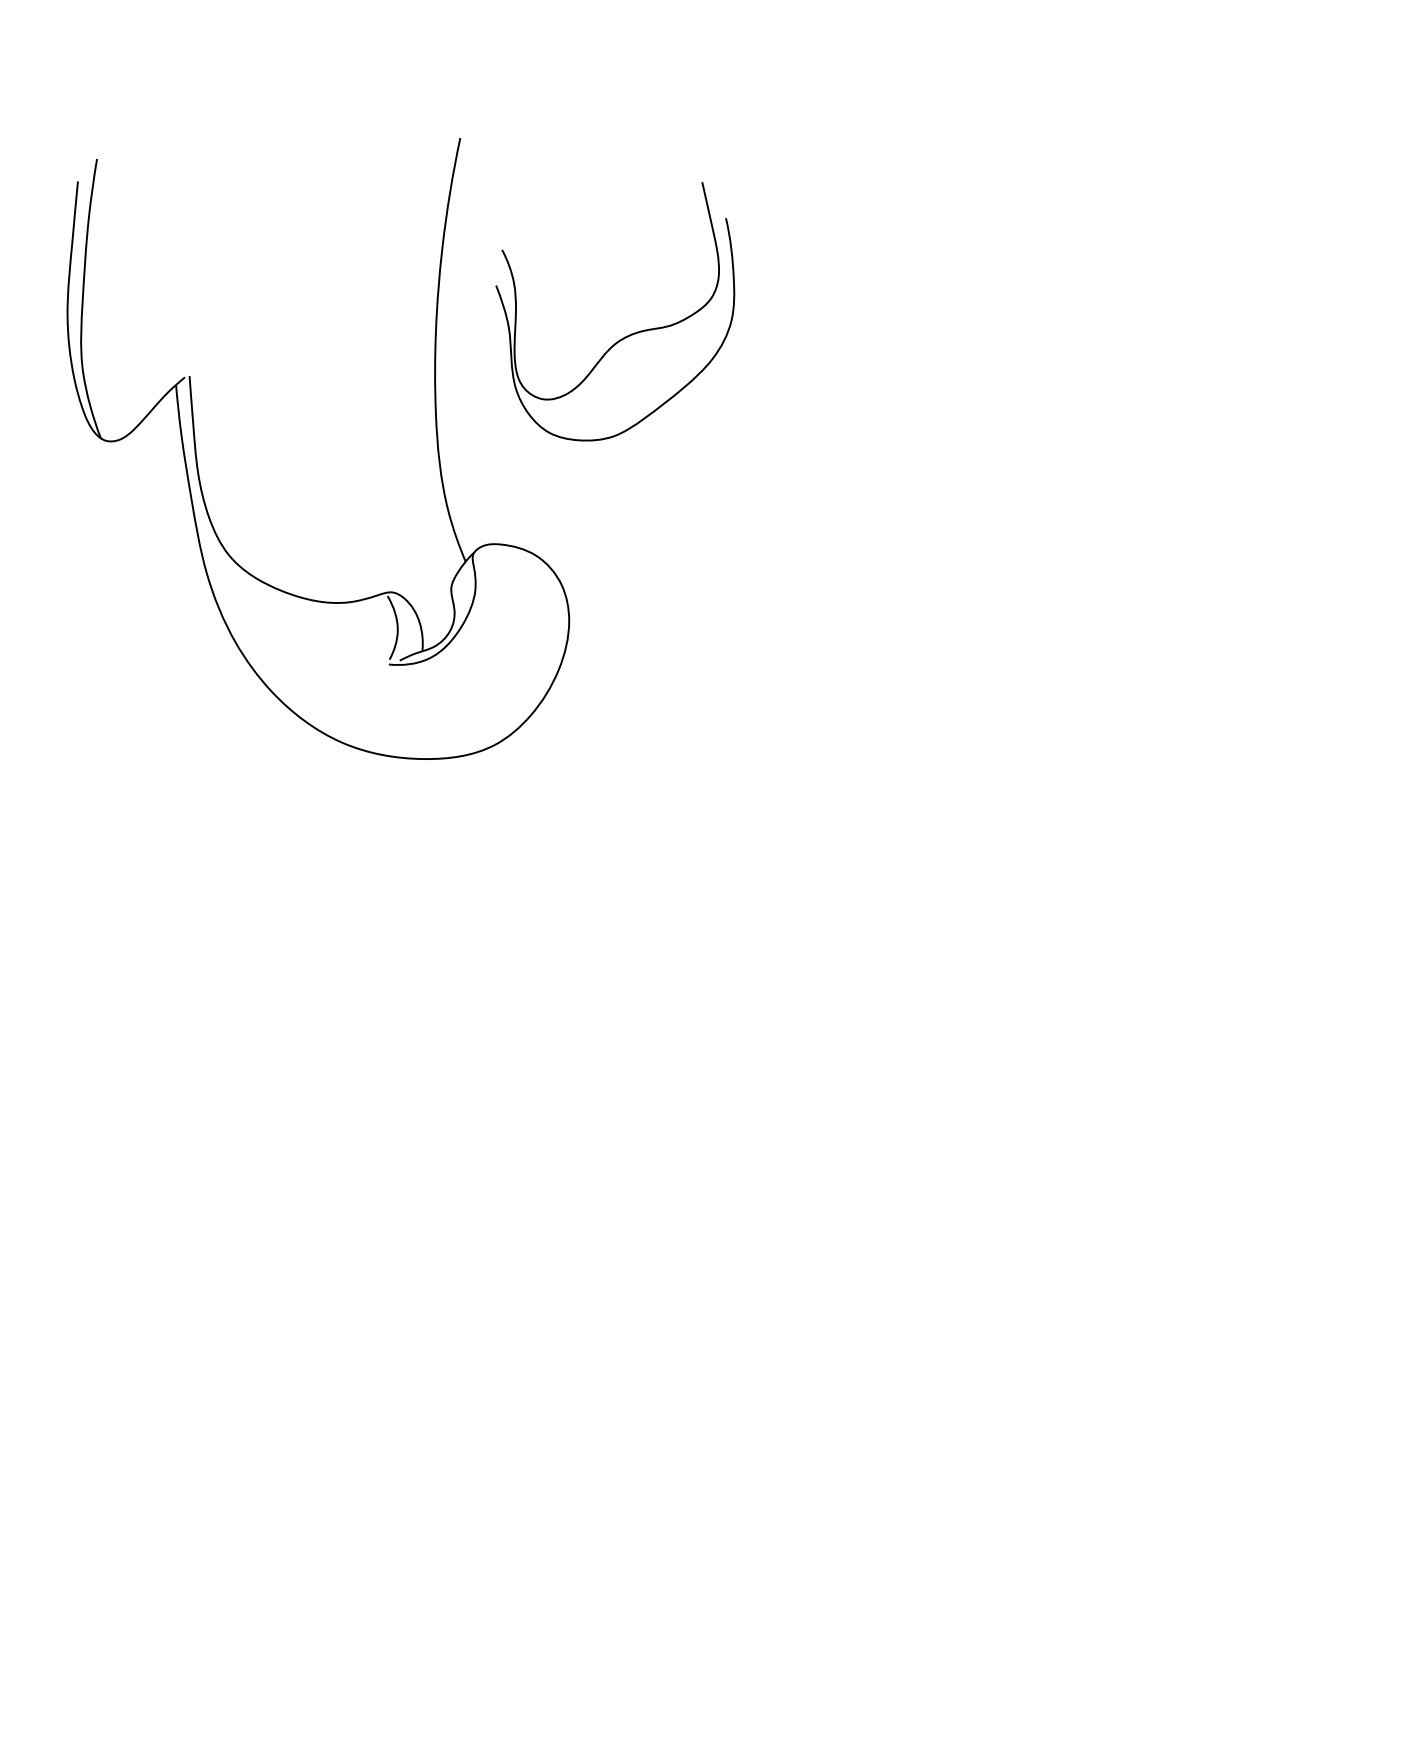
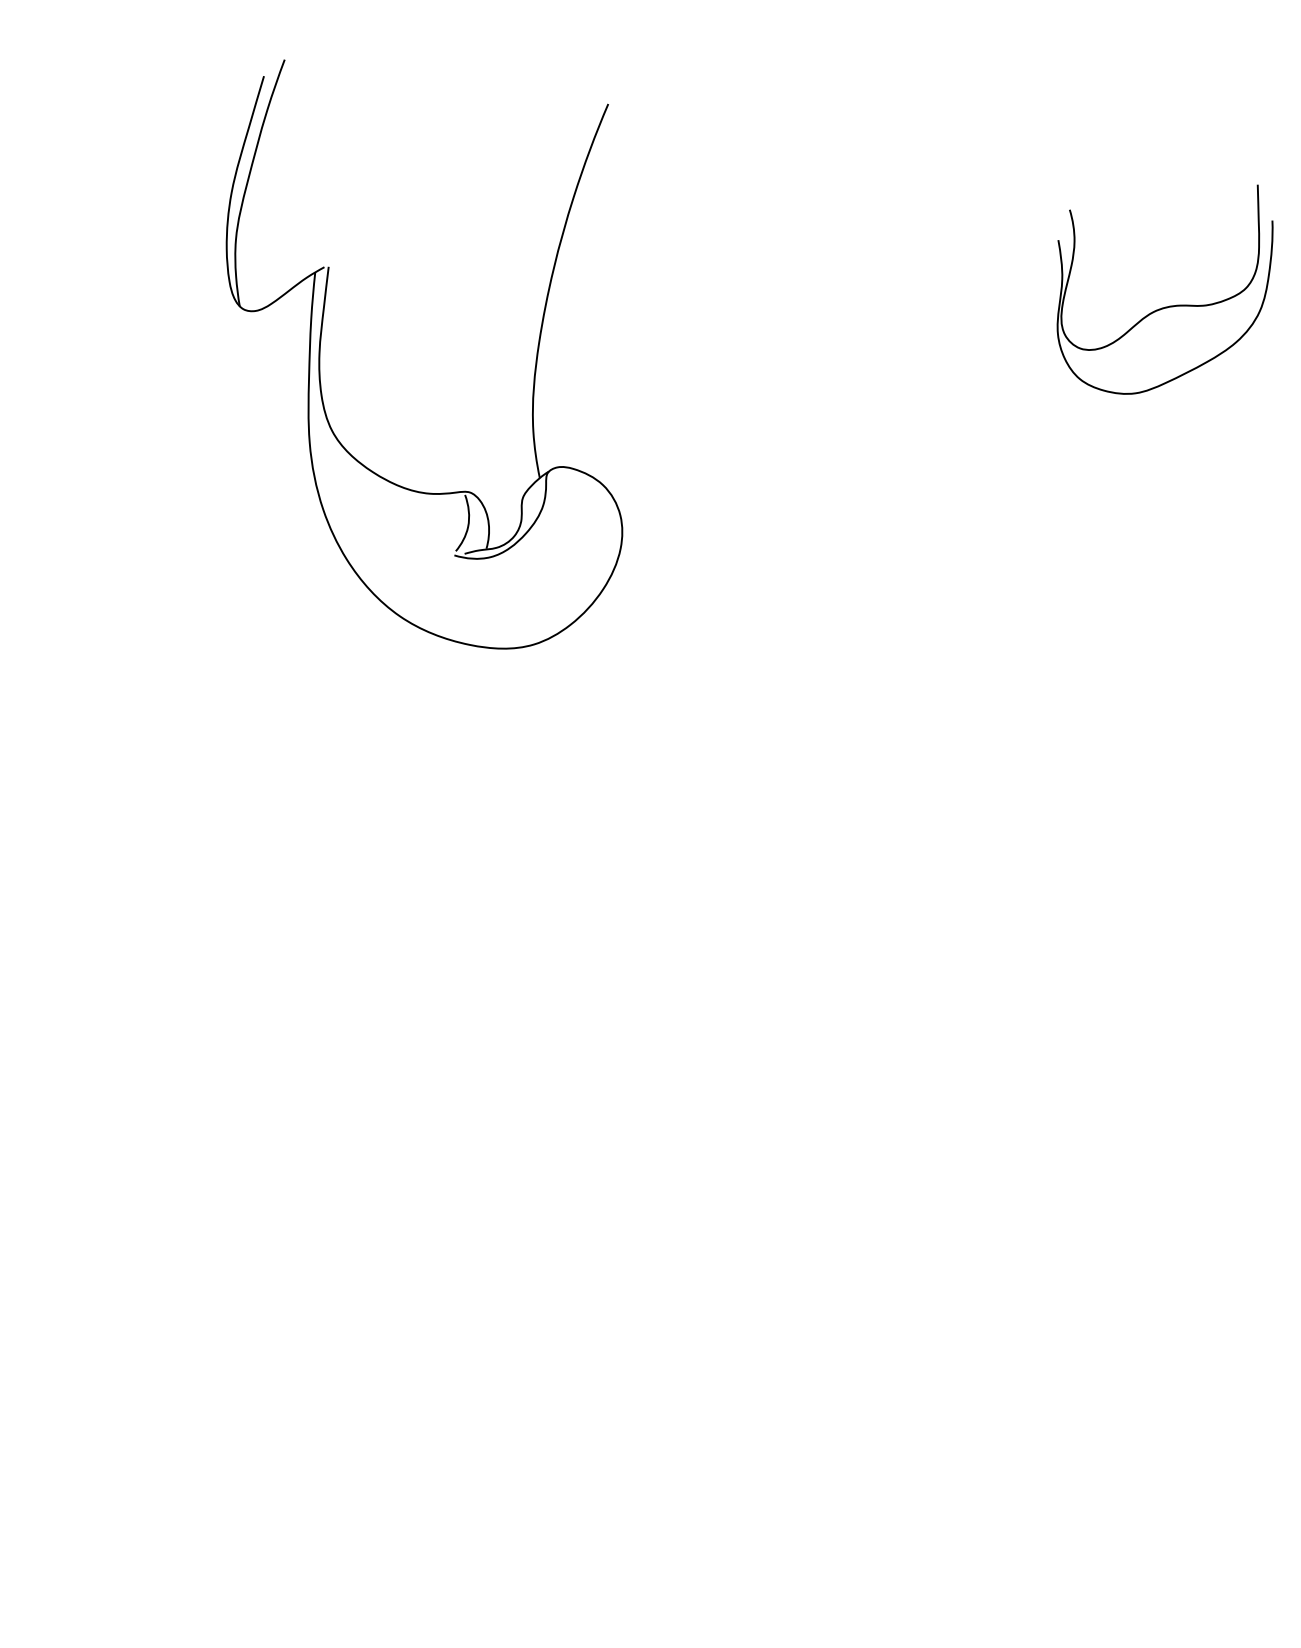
part: (631, 333) -> (1169, 305), moved

